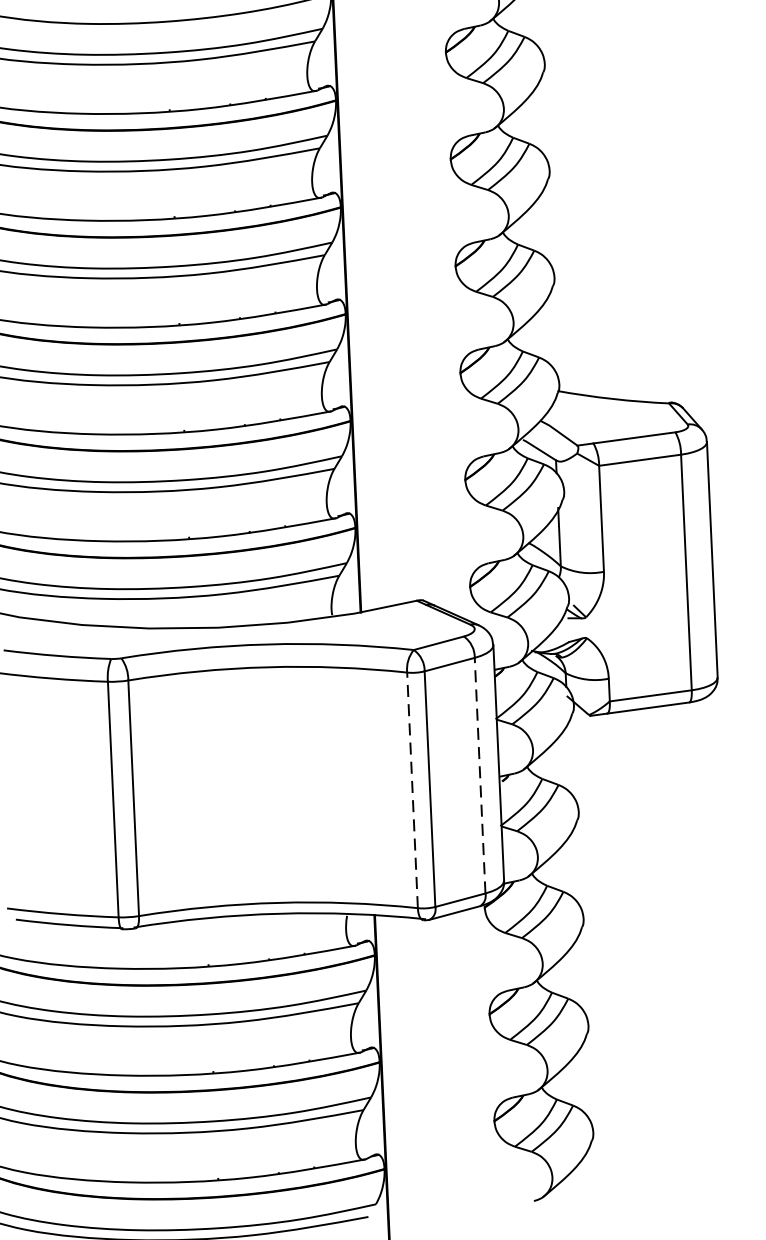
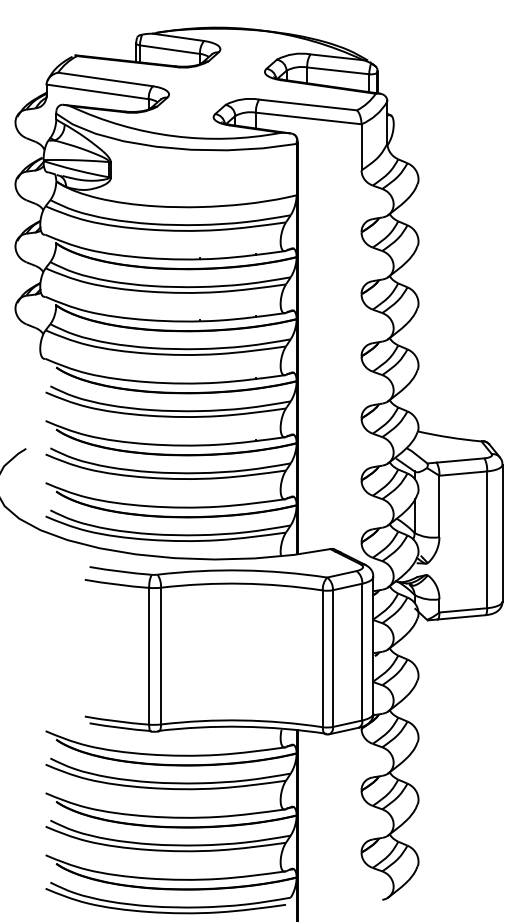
line: (480, 774) -> (362, 651), dashed -> solid
line: (411, 789) -> (322, 658), dashed -> solid

